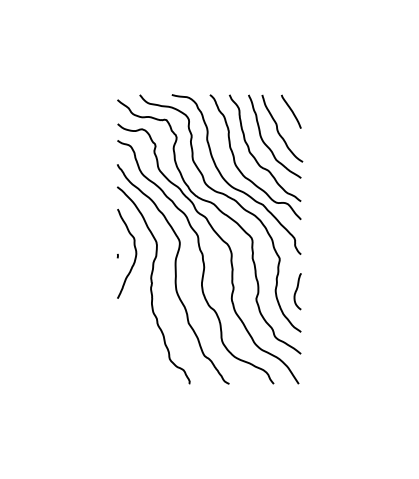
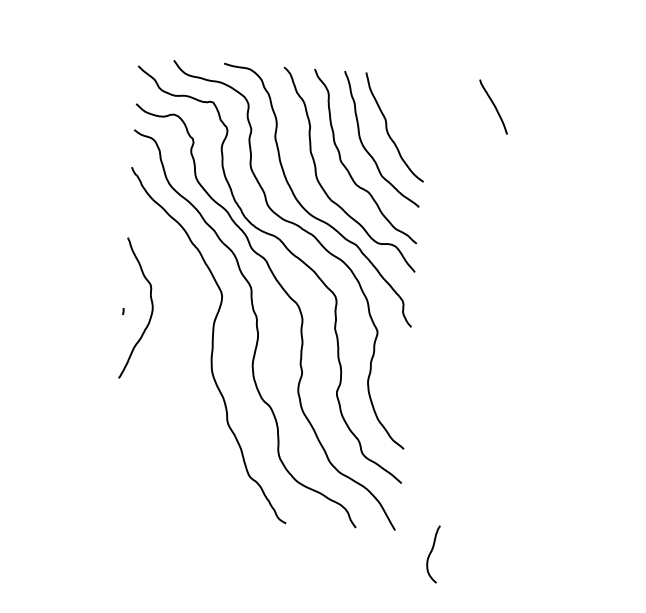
curve: (291, 111) -> (493, 106), moved
curve: (152, 285) -> (174, 361), removed
curve: (297, 290) -> (432, 552), moved

